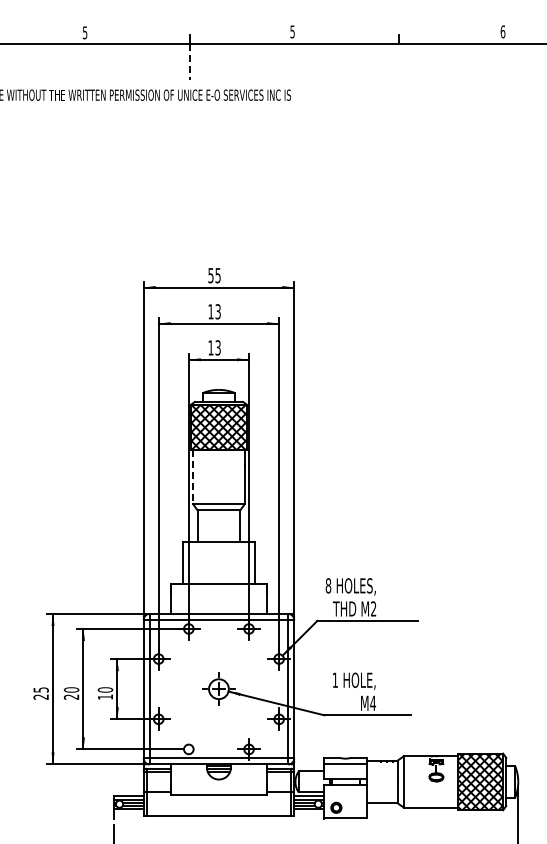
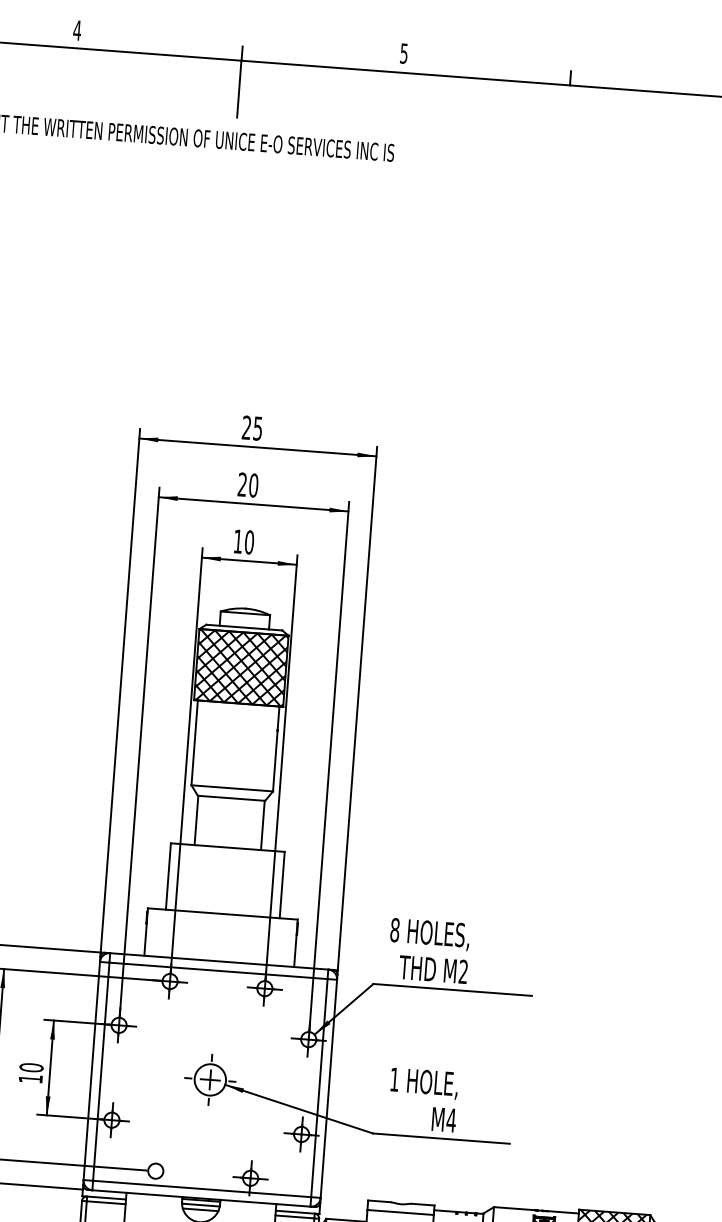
text: (84, 32) -> (76, 29), 5 -> 4
line: (190, 62) -> (239, 89), dashed -> solid
text: (210, 275) -> (246, 427), 55 -> 25
text: (214, 311) -> (248, 484), 13 -> 20
text: (217, 347) -> (248, 541), 13 -> 10
line: (193, 477) -> (195, 743), dashed -> solid

